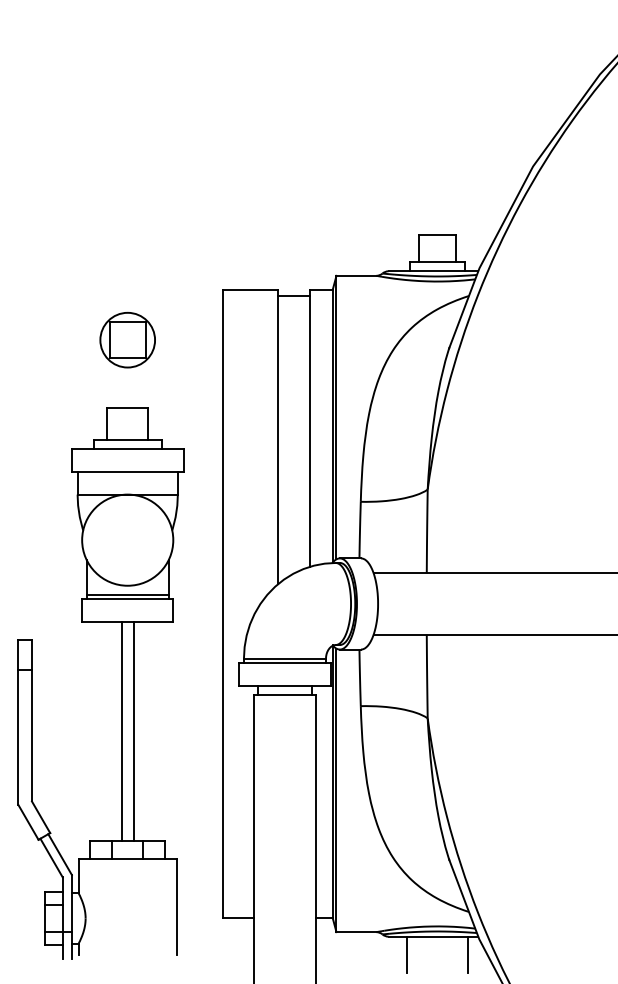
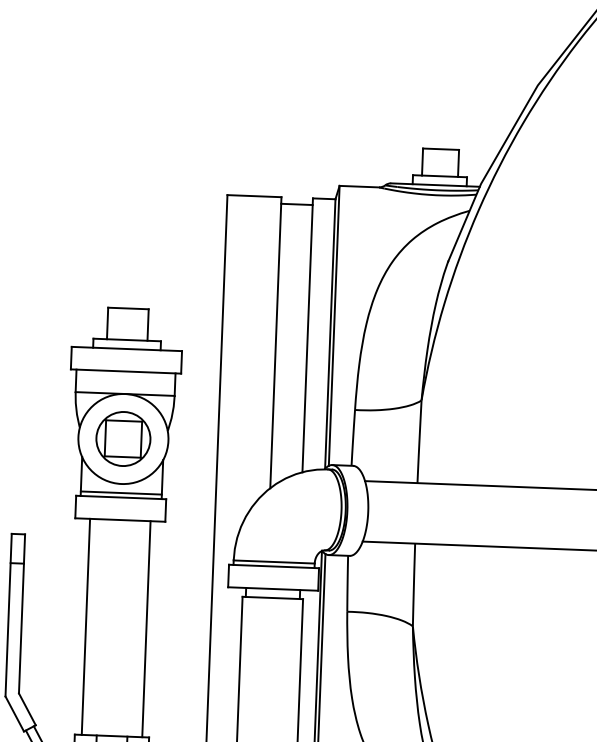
part: (127, 340) -> (123, 439), moved
line: (122, 731) -> (86, 626), moved
line: (134, 731) -> (146, 629), moved

